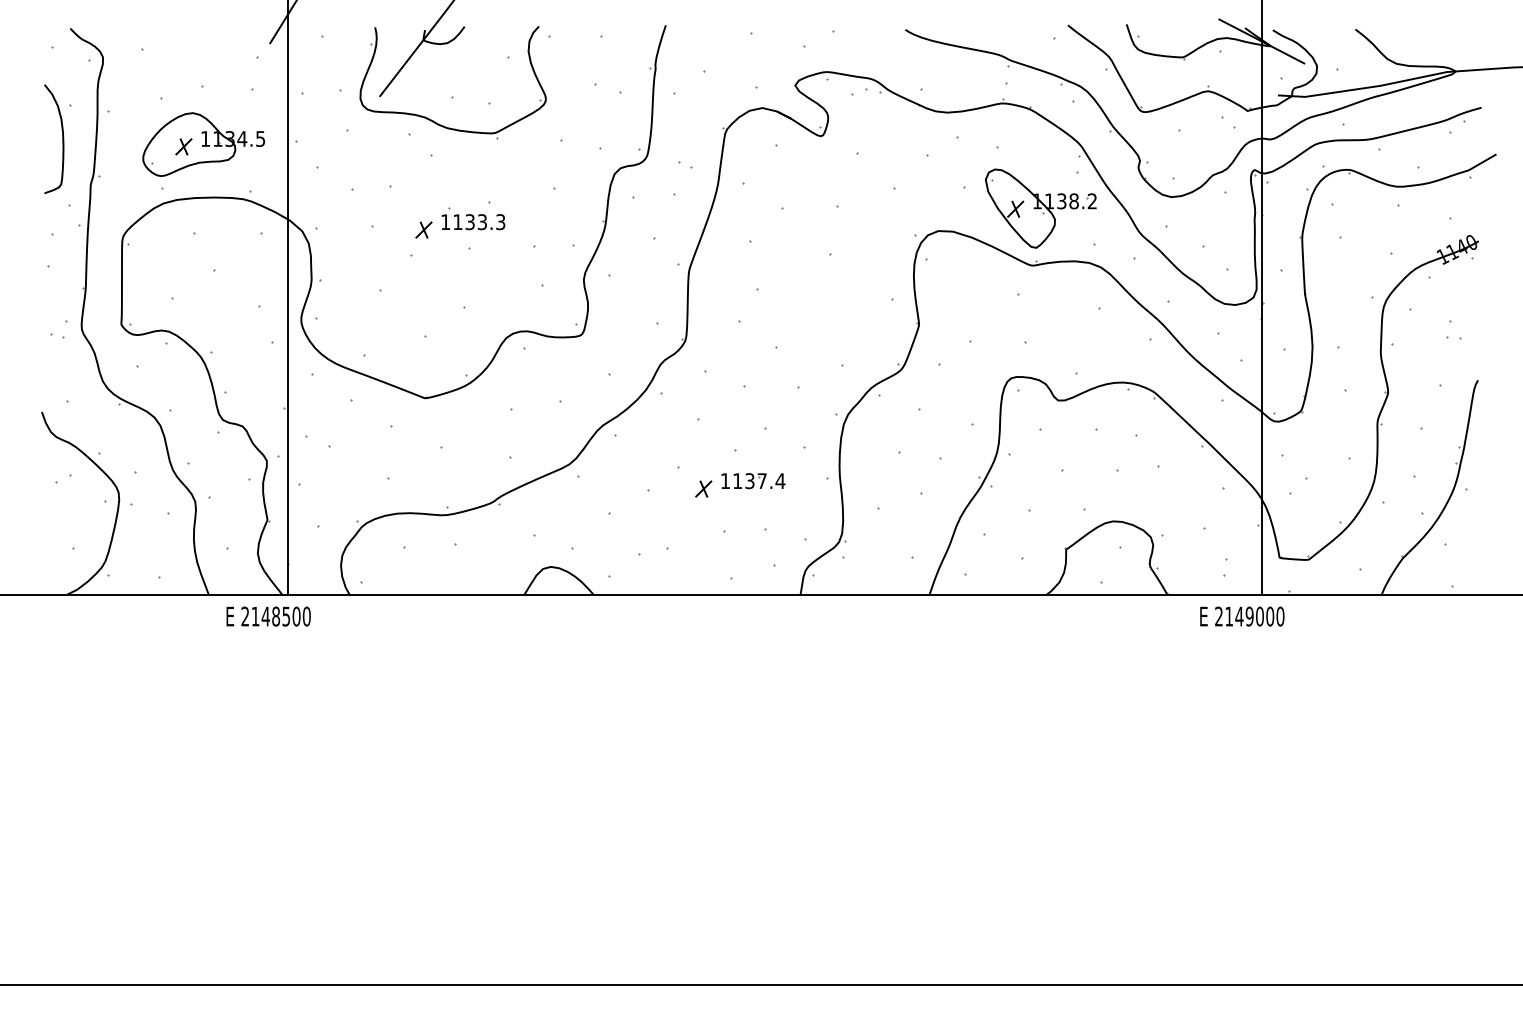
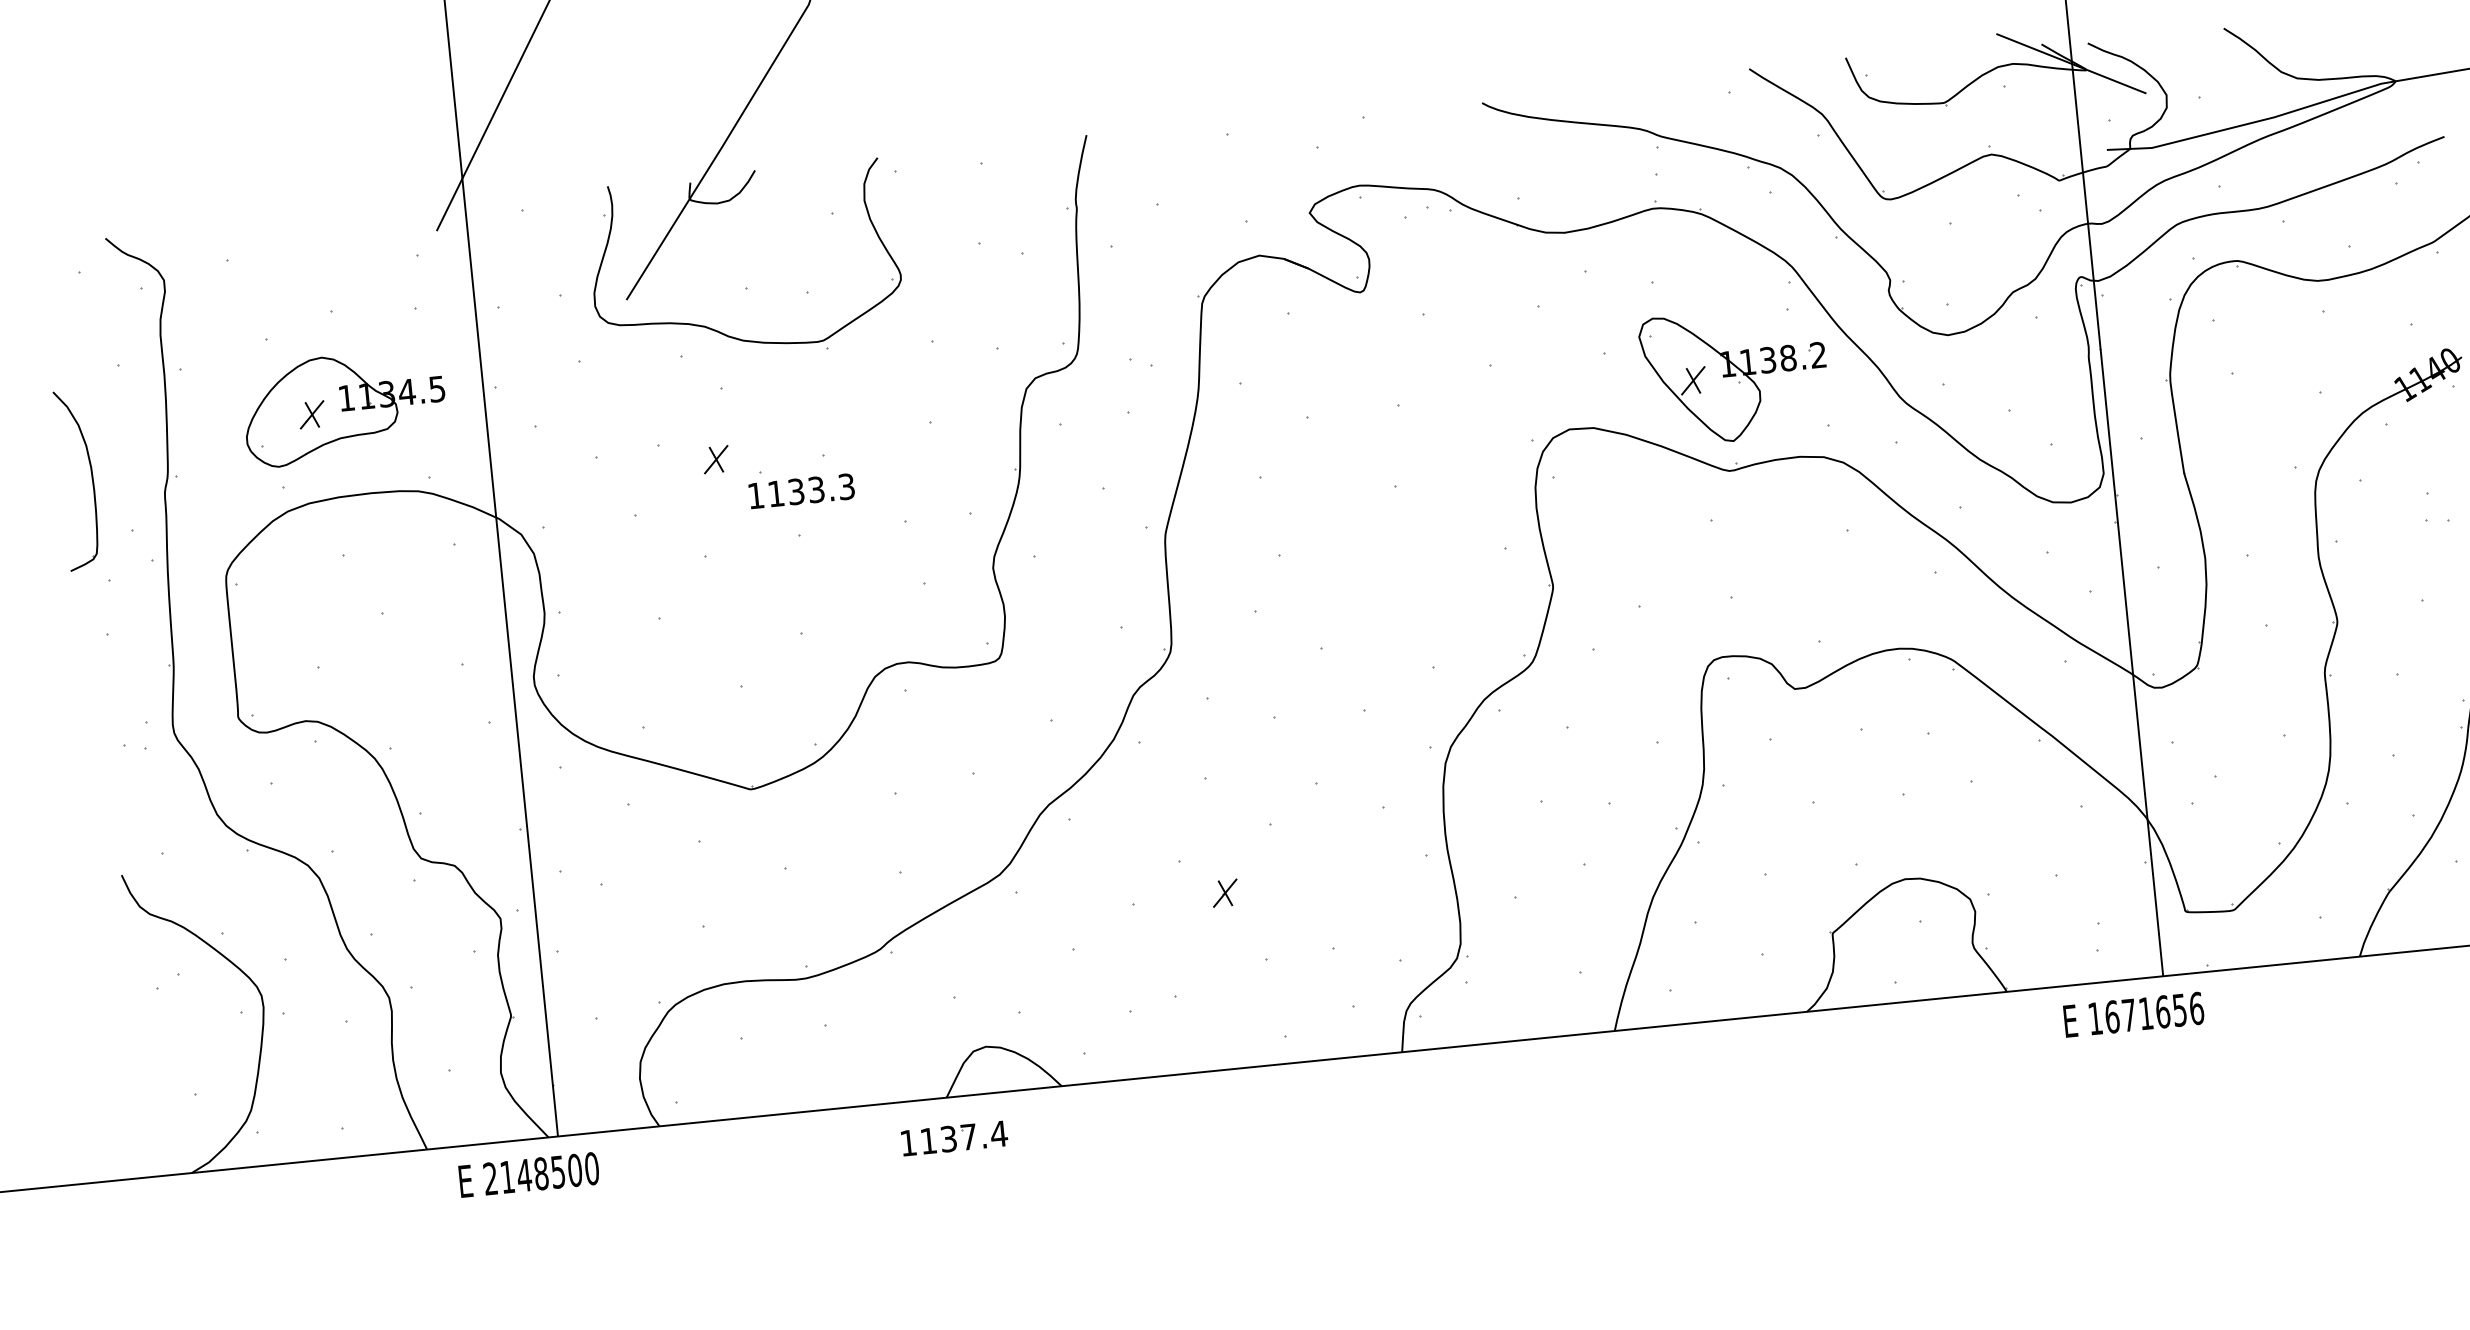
part: (62, 138) -> (91, 477), moved
part: (423, 229) -> (715, 458), moved
part: (753, 481) -> (954, 1139), moved
text: (1249, 616) -> (2145, 1013), 2149000 -> 1671656

